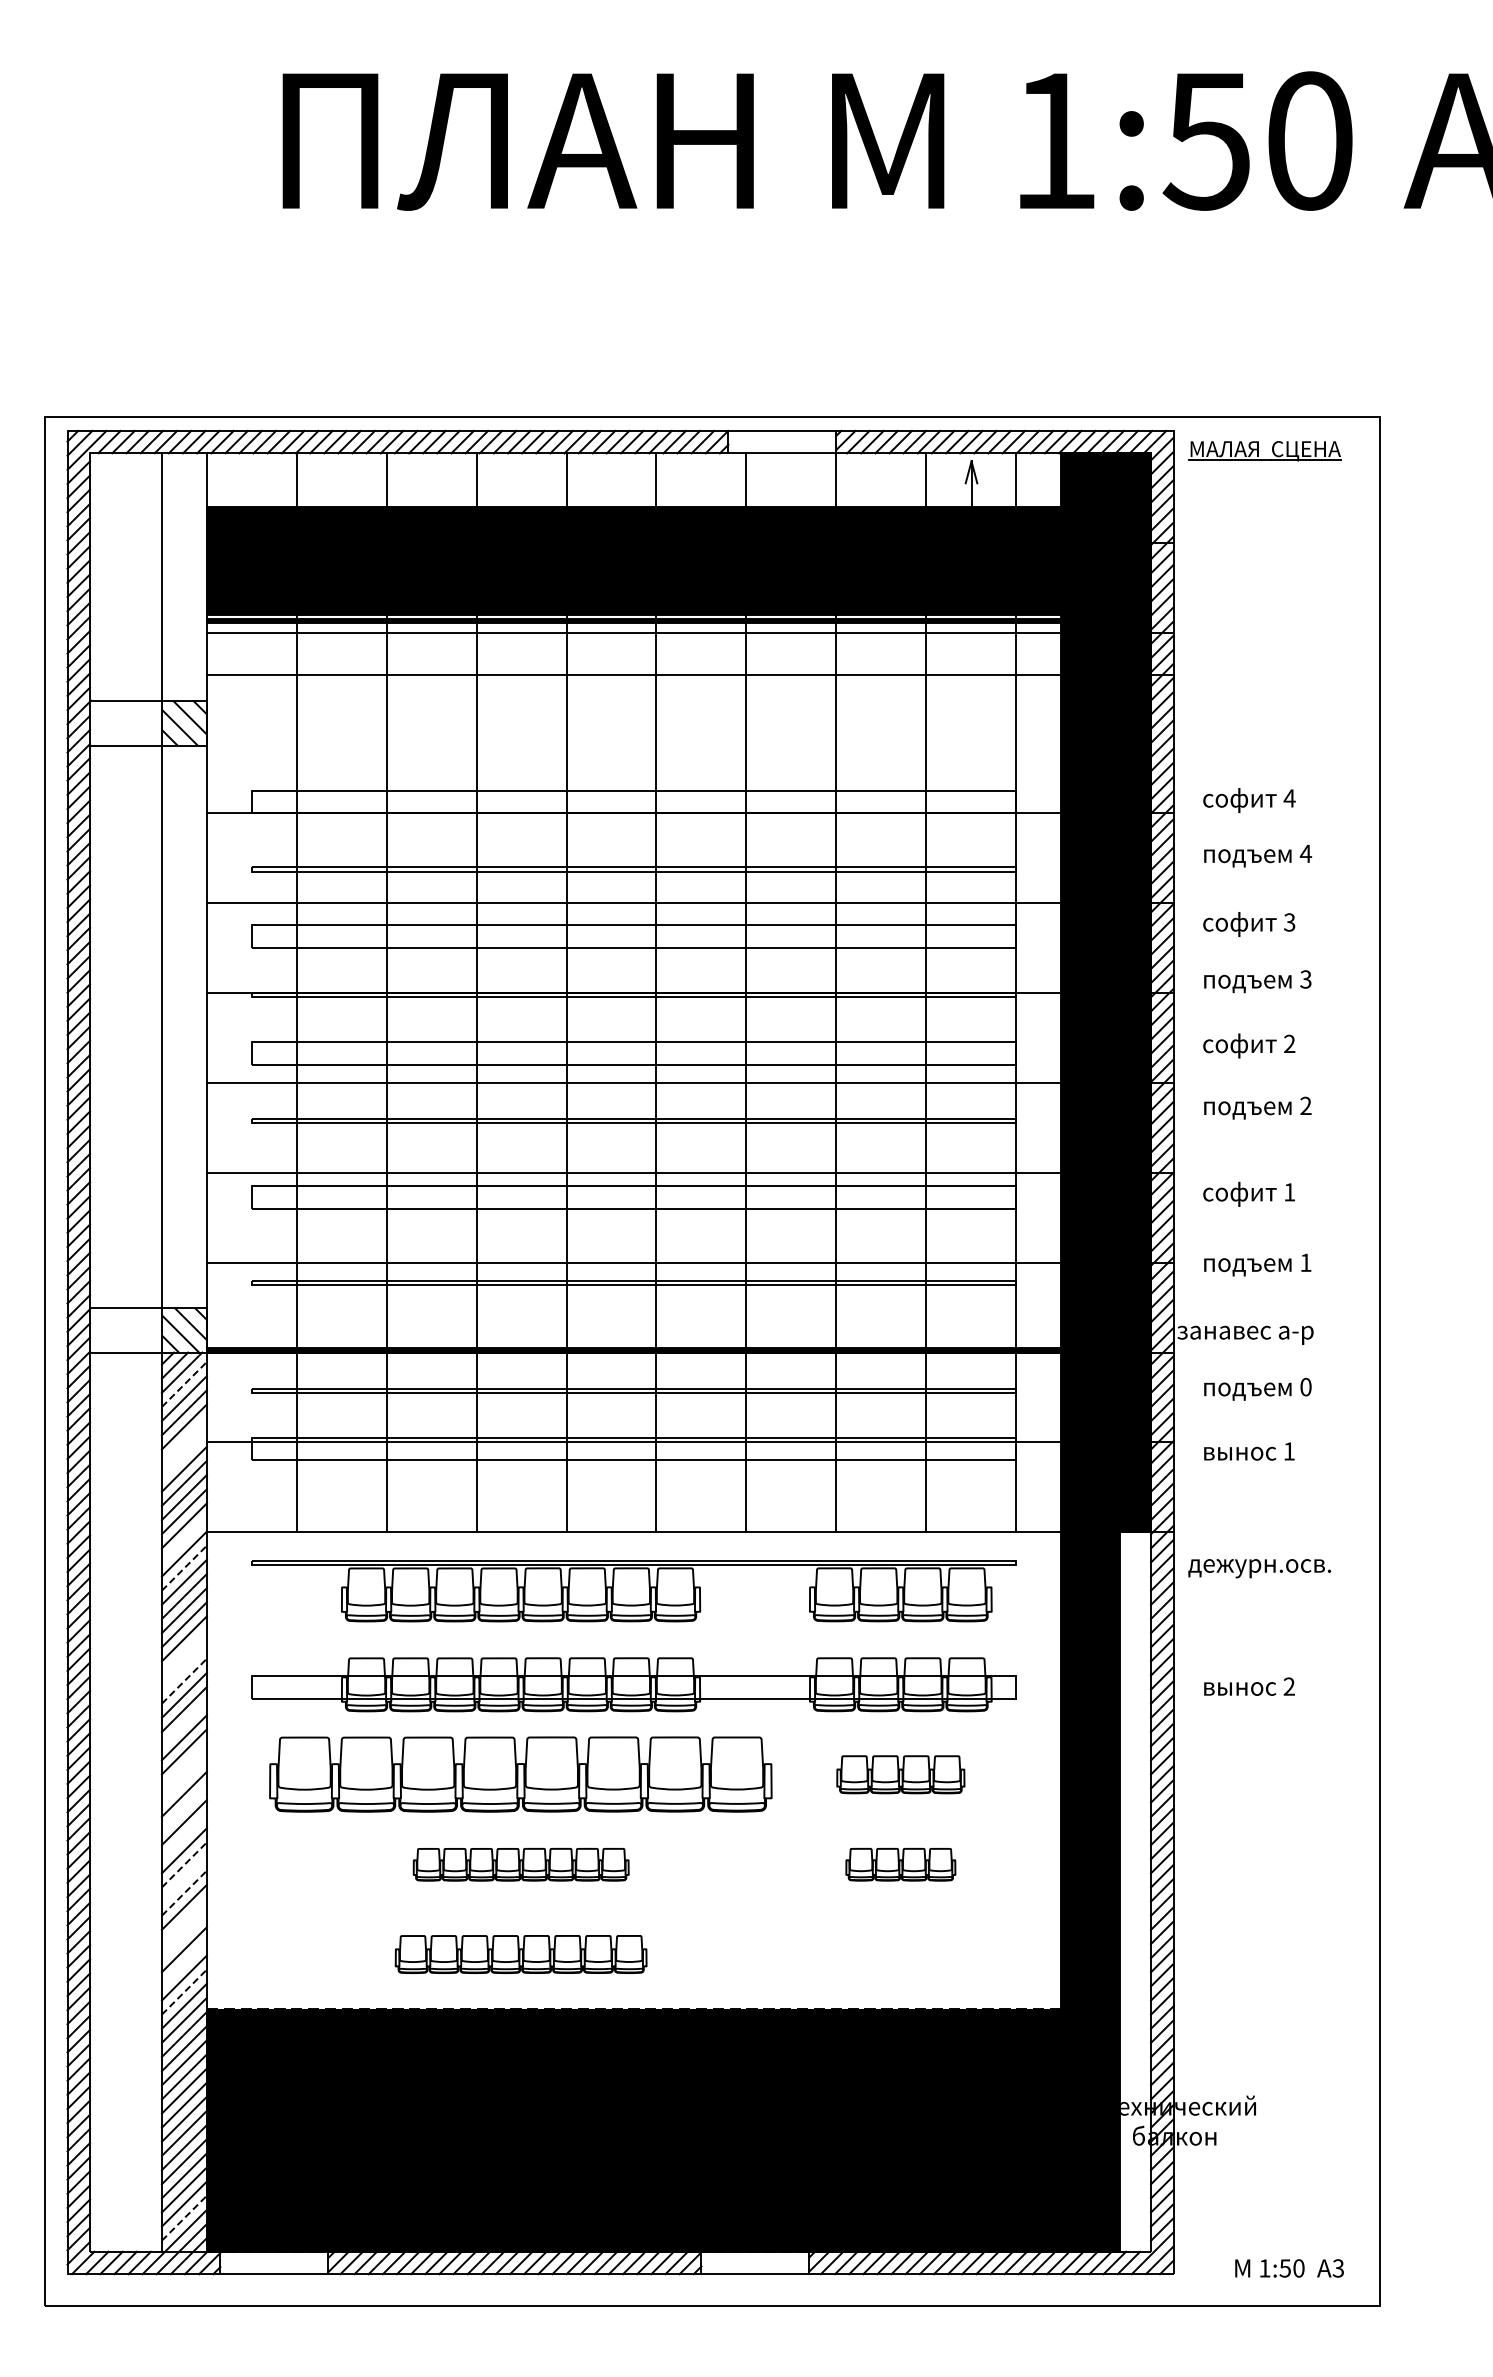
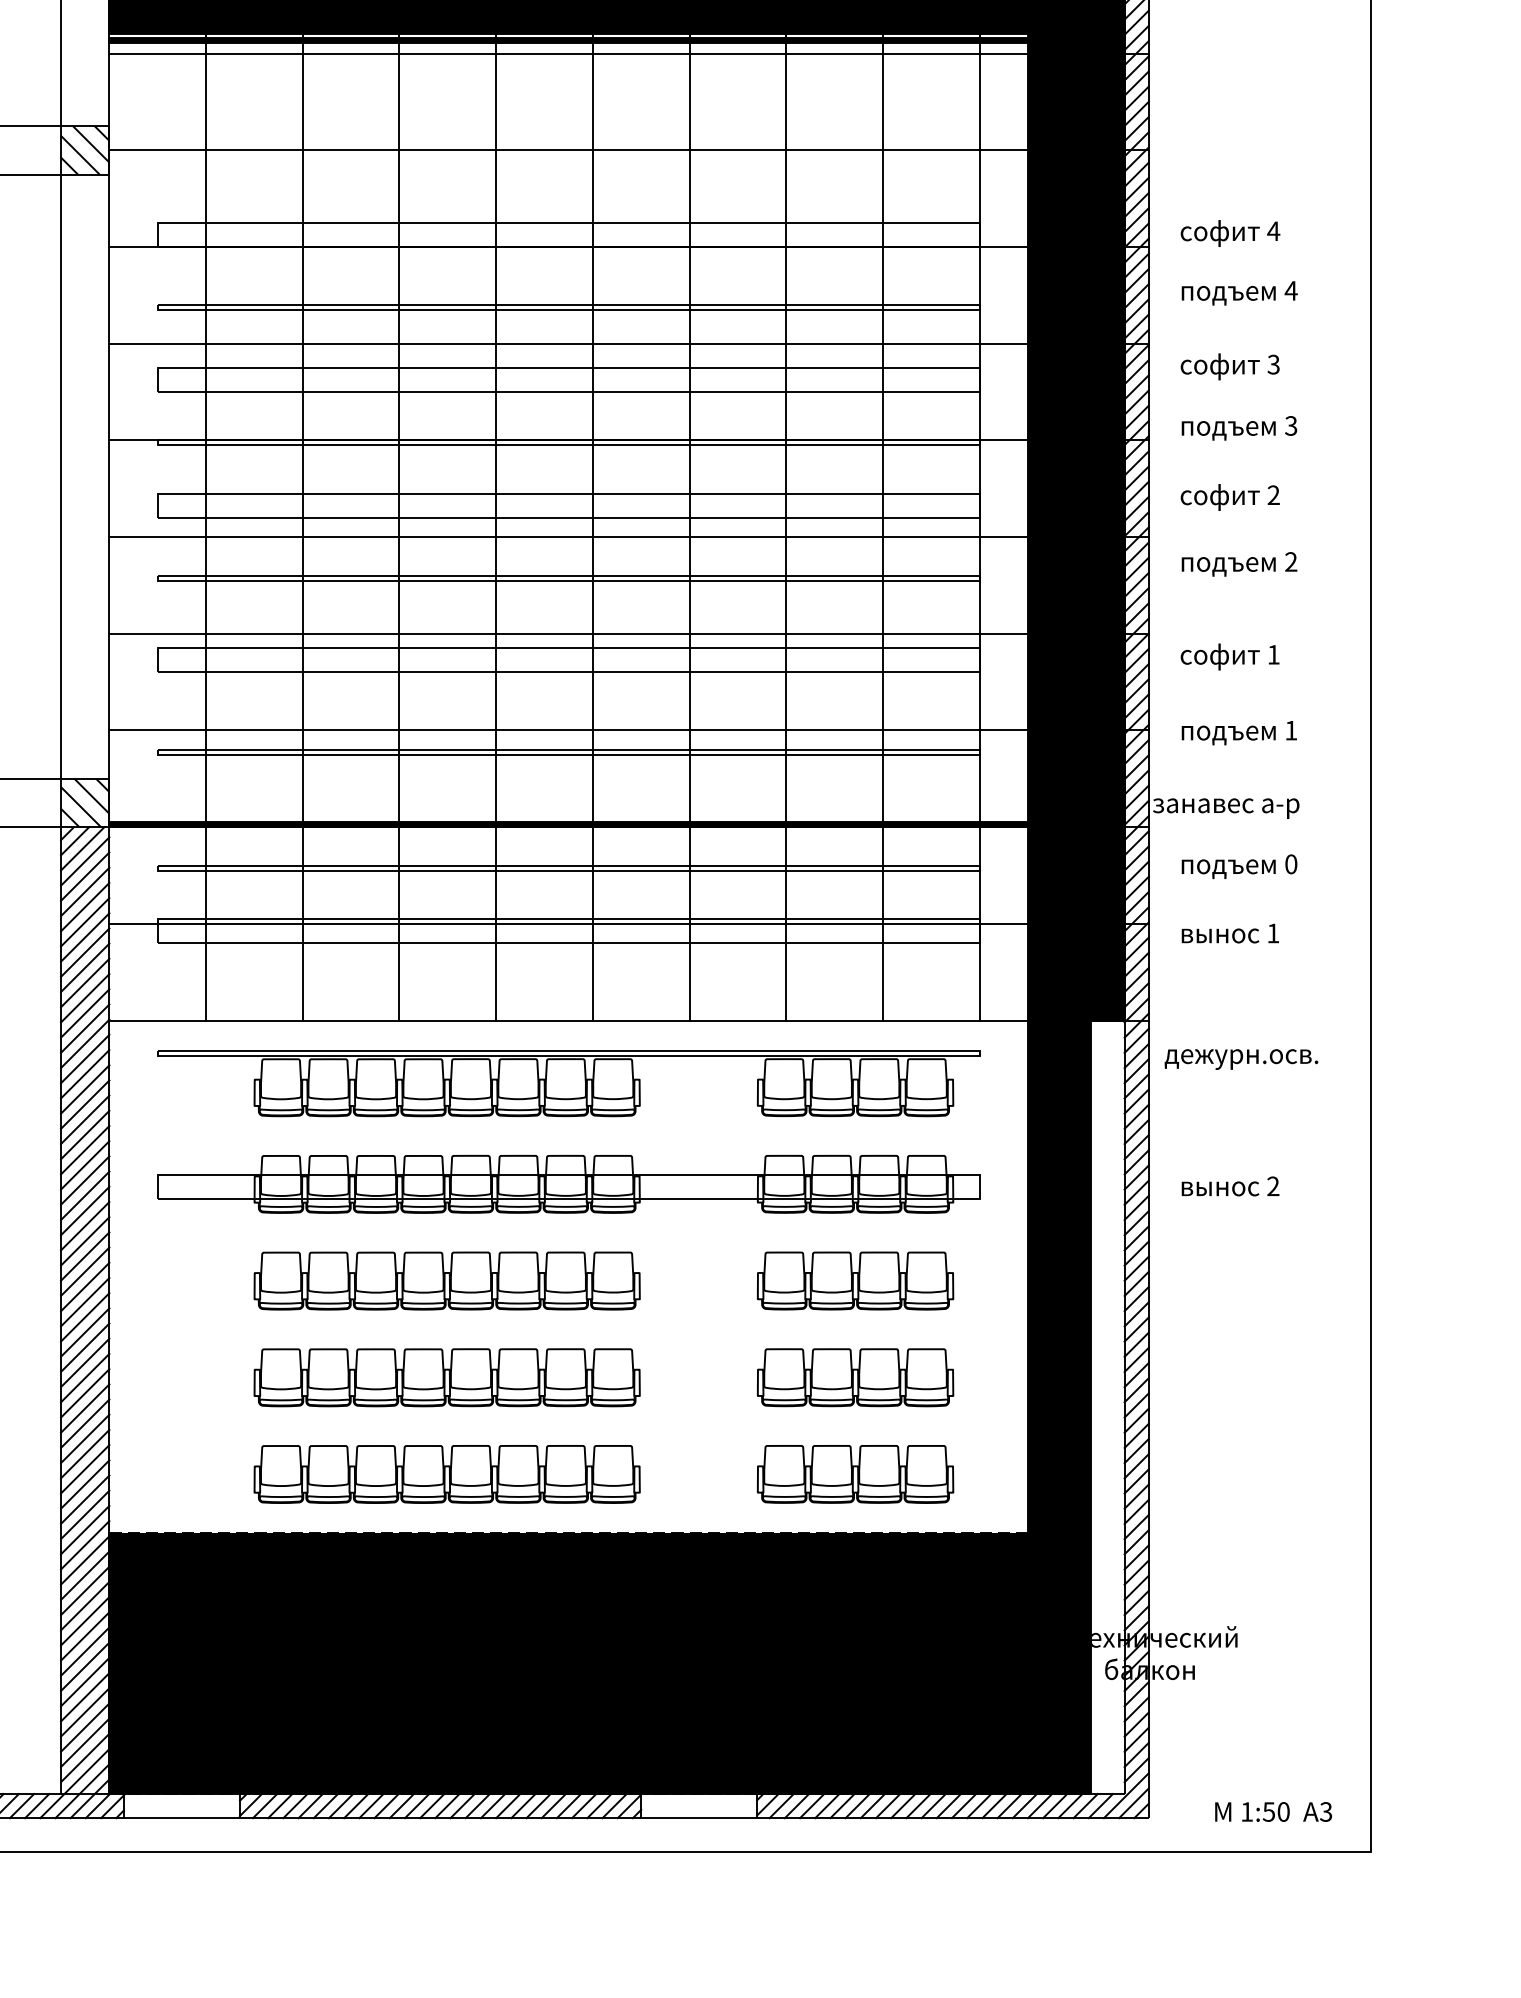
line: (689, 675) -> (628, 150), moved
line: (184, 1384) -> (85, 861), dashed -> solid
line: (183, 1440) -> (84, 921), added
line: (183, 1454) -> (84, 936), added
line: (183, 1539) -> (84, 1028), added
line: (184, 1568) -> (85, 1059), dashed -> solid
line: (183, 1652) -> (84, 1149), added
line: (183, 1666) -> (84, 1164), added
line: (184, 1681) -> (85, 1180), dashed -> solid
line: (183, 1723) -> (84, 1226), added
line: (183, 1765) -> (84, 1271), added
part: (521, 1774) -> (447, 1280), size x0.71
part: (900, 1774) -> (855, 1280), size x1.43
line: (183, 1779) -> (84, 1286), added
line: (183, 1807) -> (84, 1316), added
line: (183, 1836) -> (84, 1347), added
line: (184, 1864) -> (85, 1377), dashed -> solid
part: (521, 1864) -> (447, 1377), size x1.67
part: (900, 1864) -> (855, 1377), size x1.67
line: (183, 1878) -> (84, 1392), added
line: (184, 1893) -> (85, 1408), dashed -> solid
line: (183, 1921) -> (84, 1438), added
line: (183, 1935) -> (84, 1453), added
part: (521, 1954) -> (447, 1474), size x1.43
part: (900, 1954) -> (855, 1474), added
line: (183, 1963) -> (84, 1484), added
line: (184, 1992) -> (85, 1515), dashed -> solid
line: (184, 2218) -> (85, 1758), dashed -> solid

